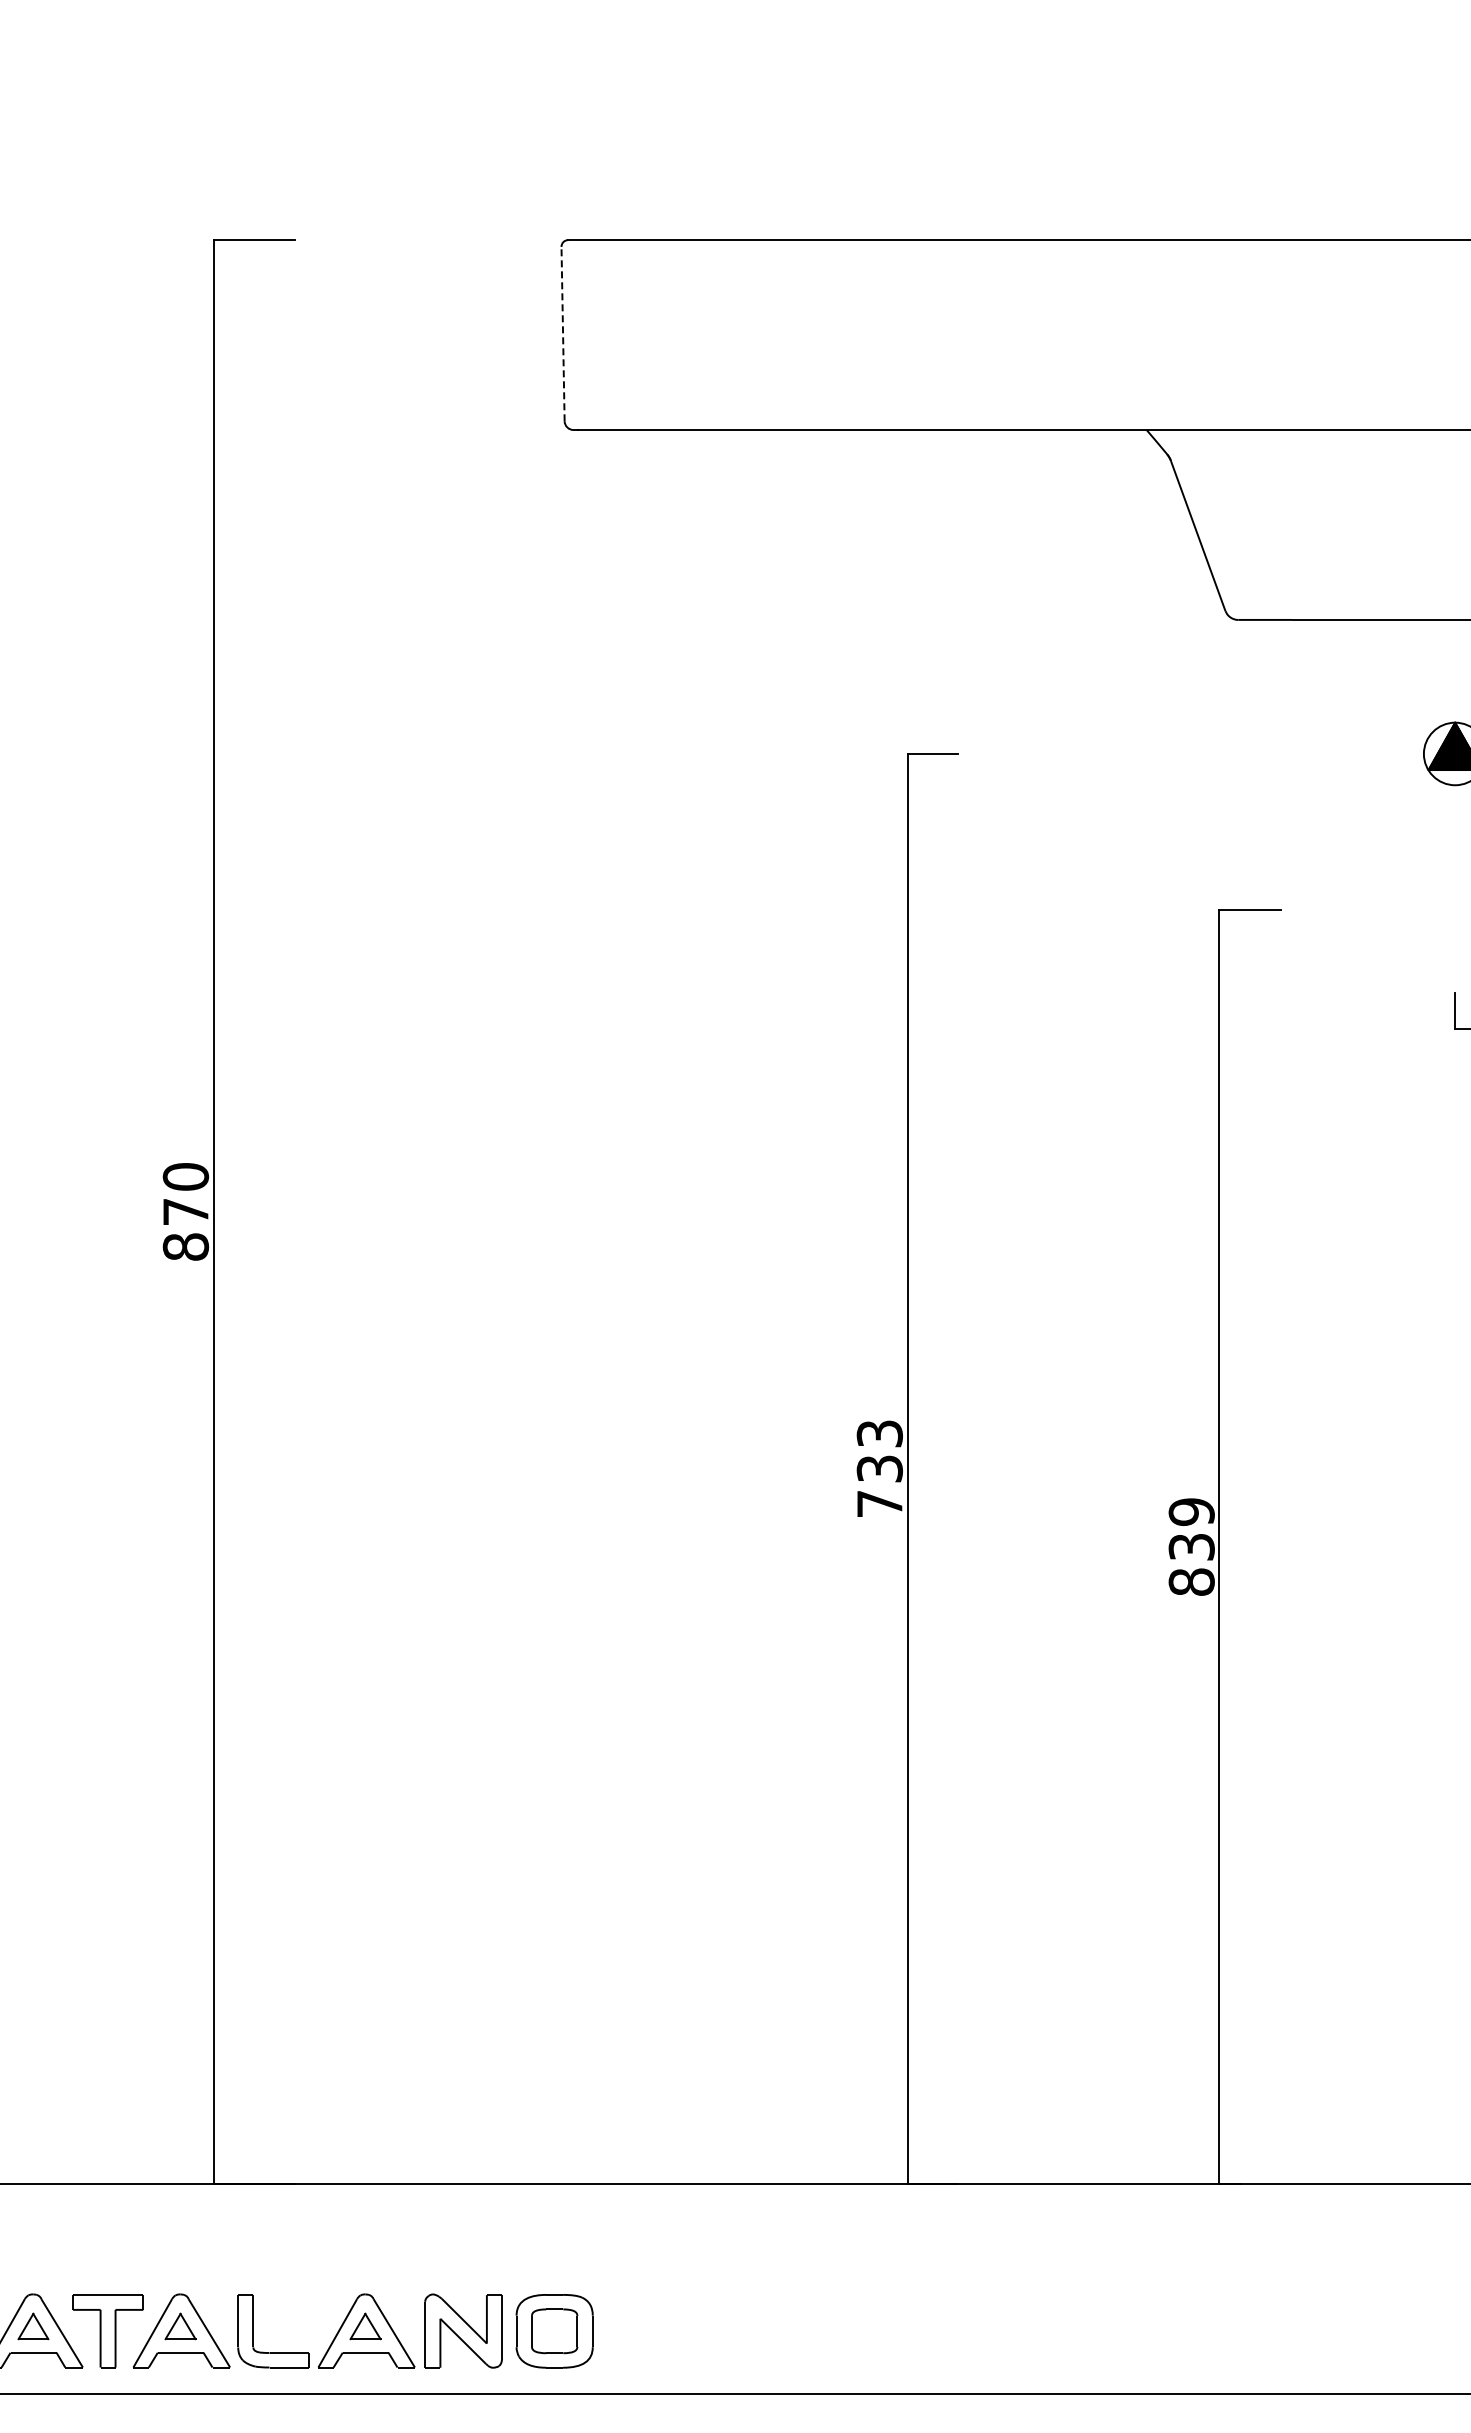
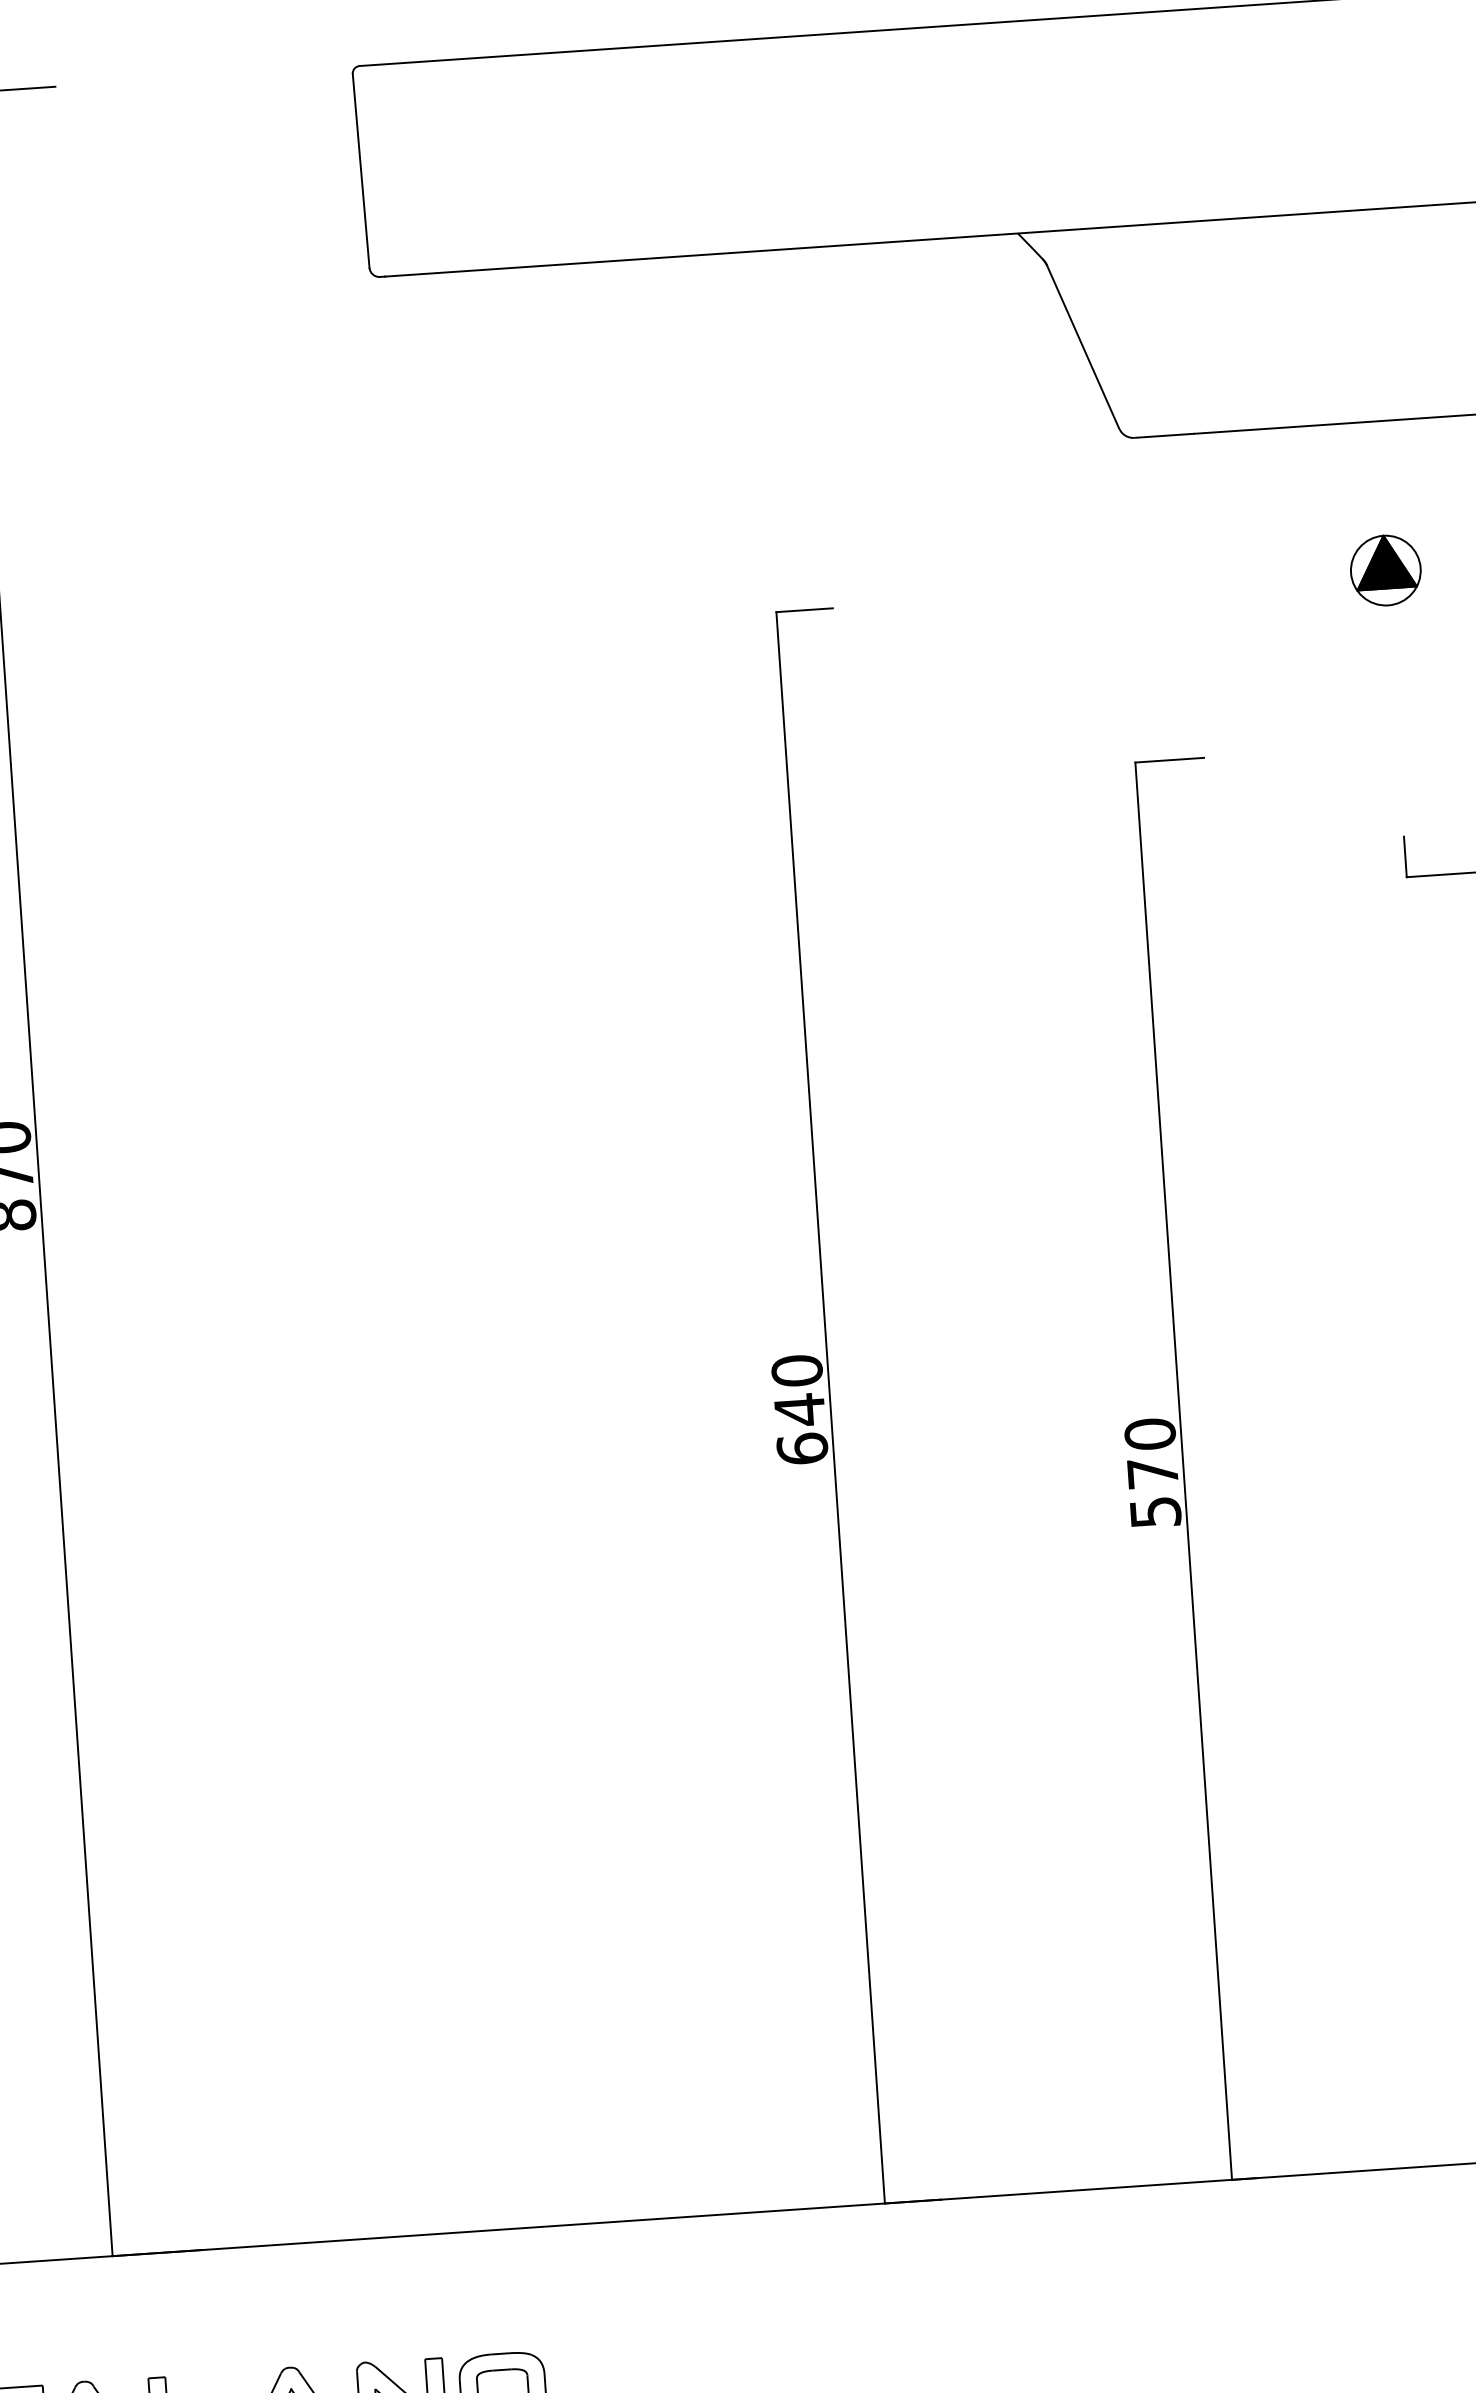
line: (563, 333) -> (361, 170), dashed -> solid
text: (879, 1468) -> (799, 1409), 733 -> 640
text: (1191, 1546) -> (1152, 1472), 839 -> 570

